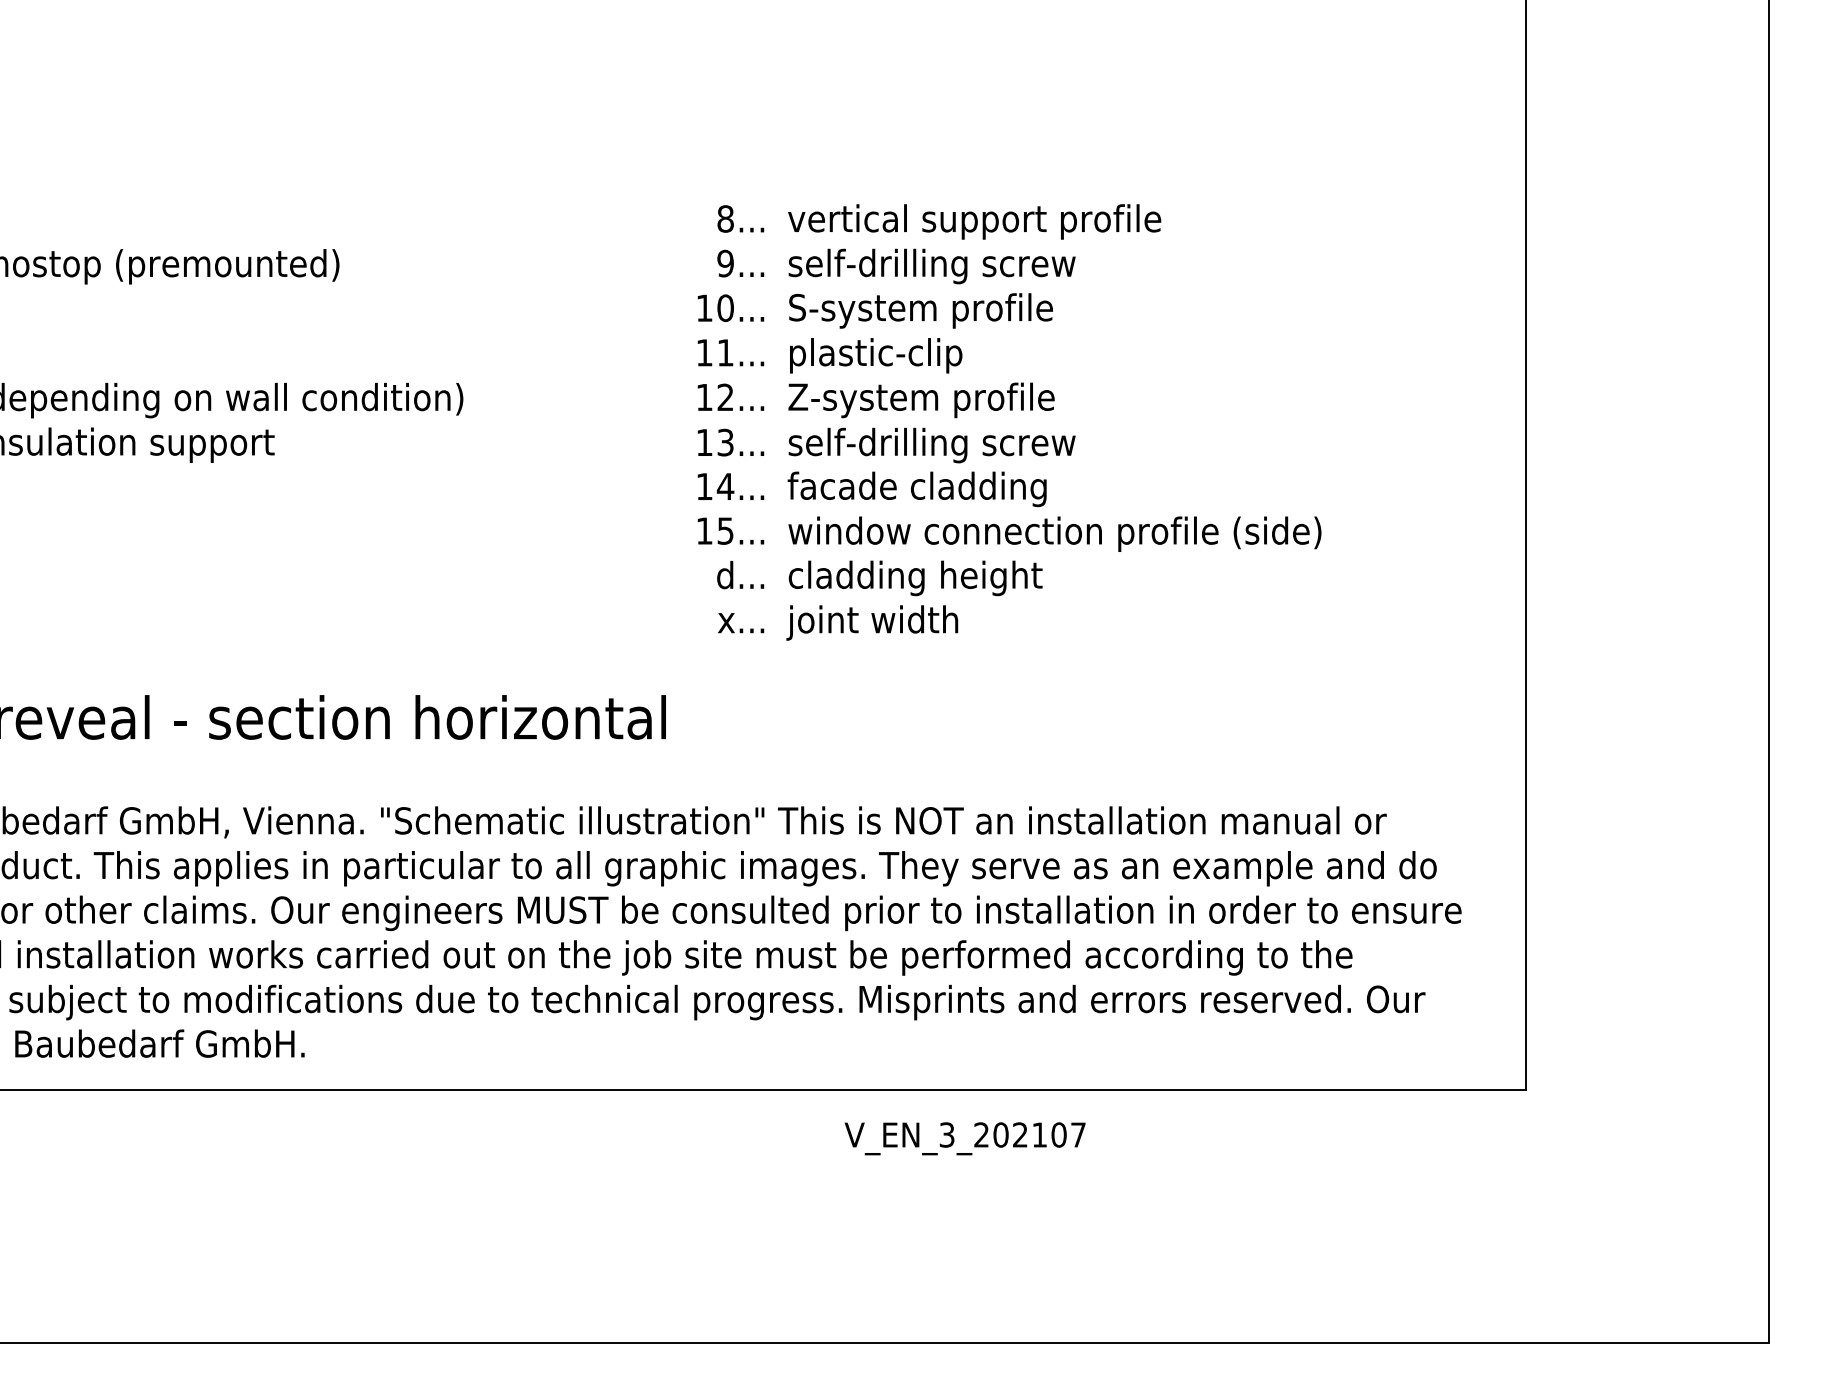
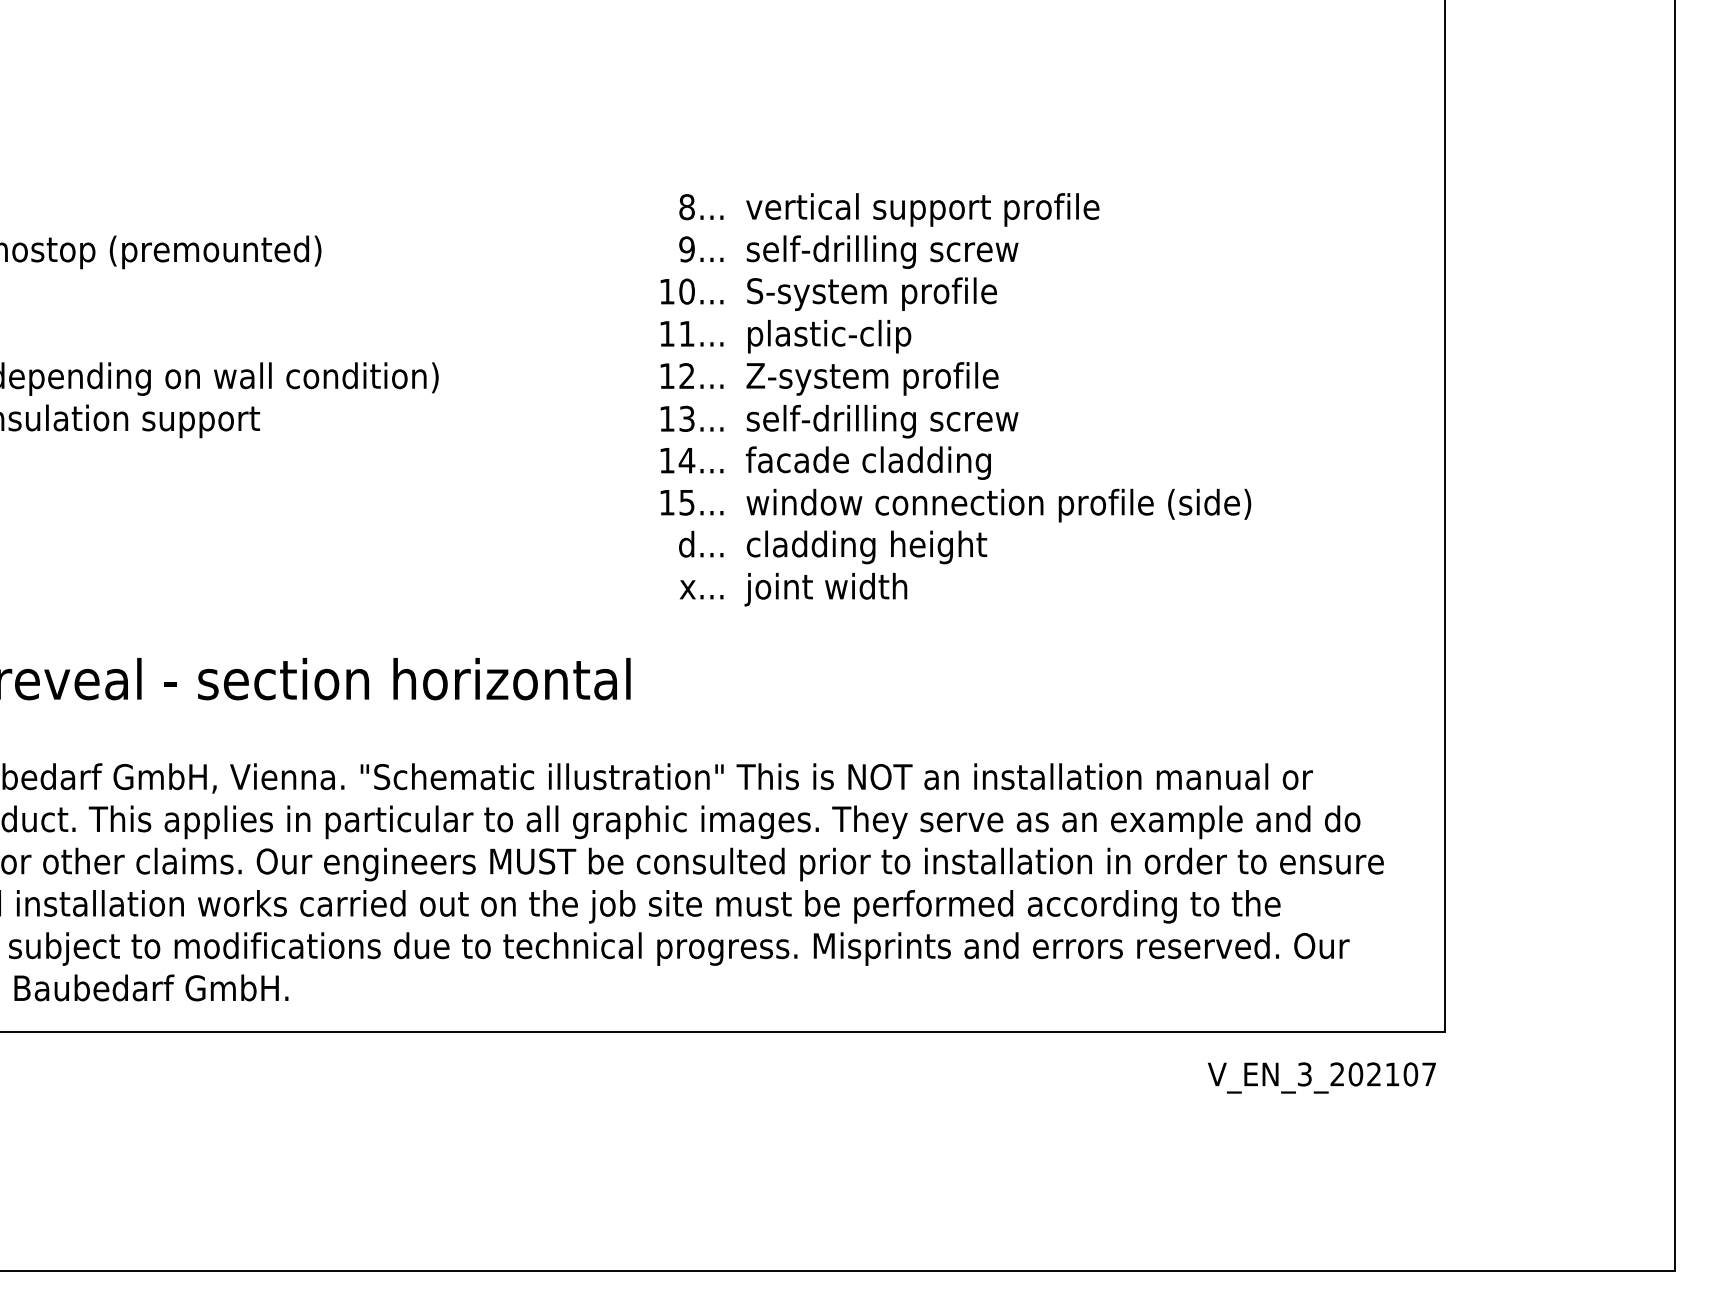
text: (964, 1138) -> (1321, 1077), moved

